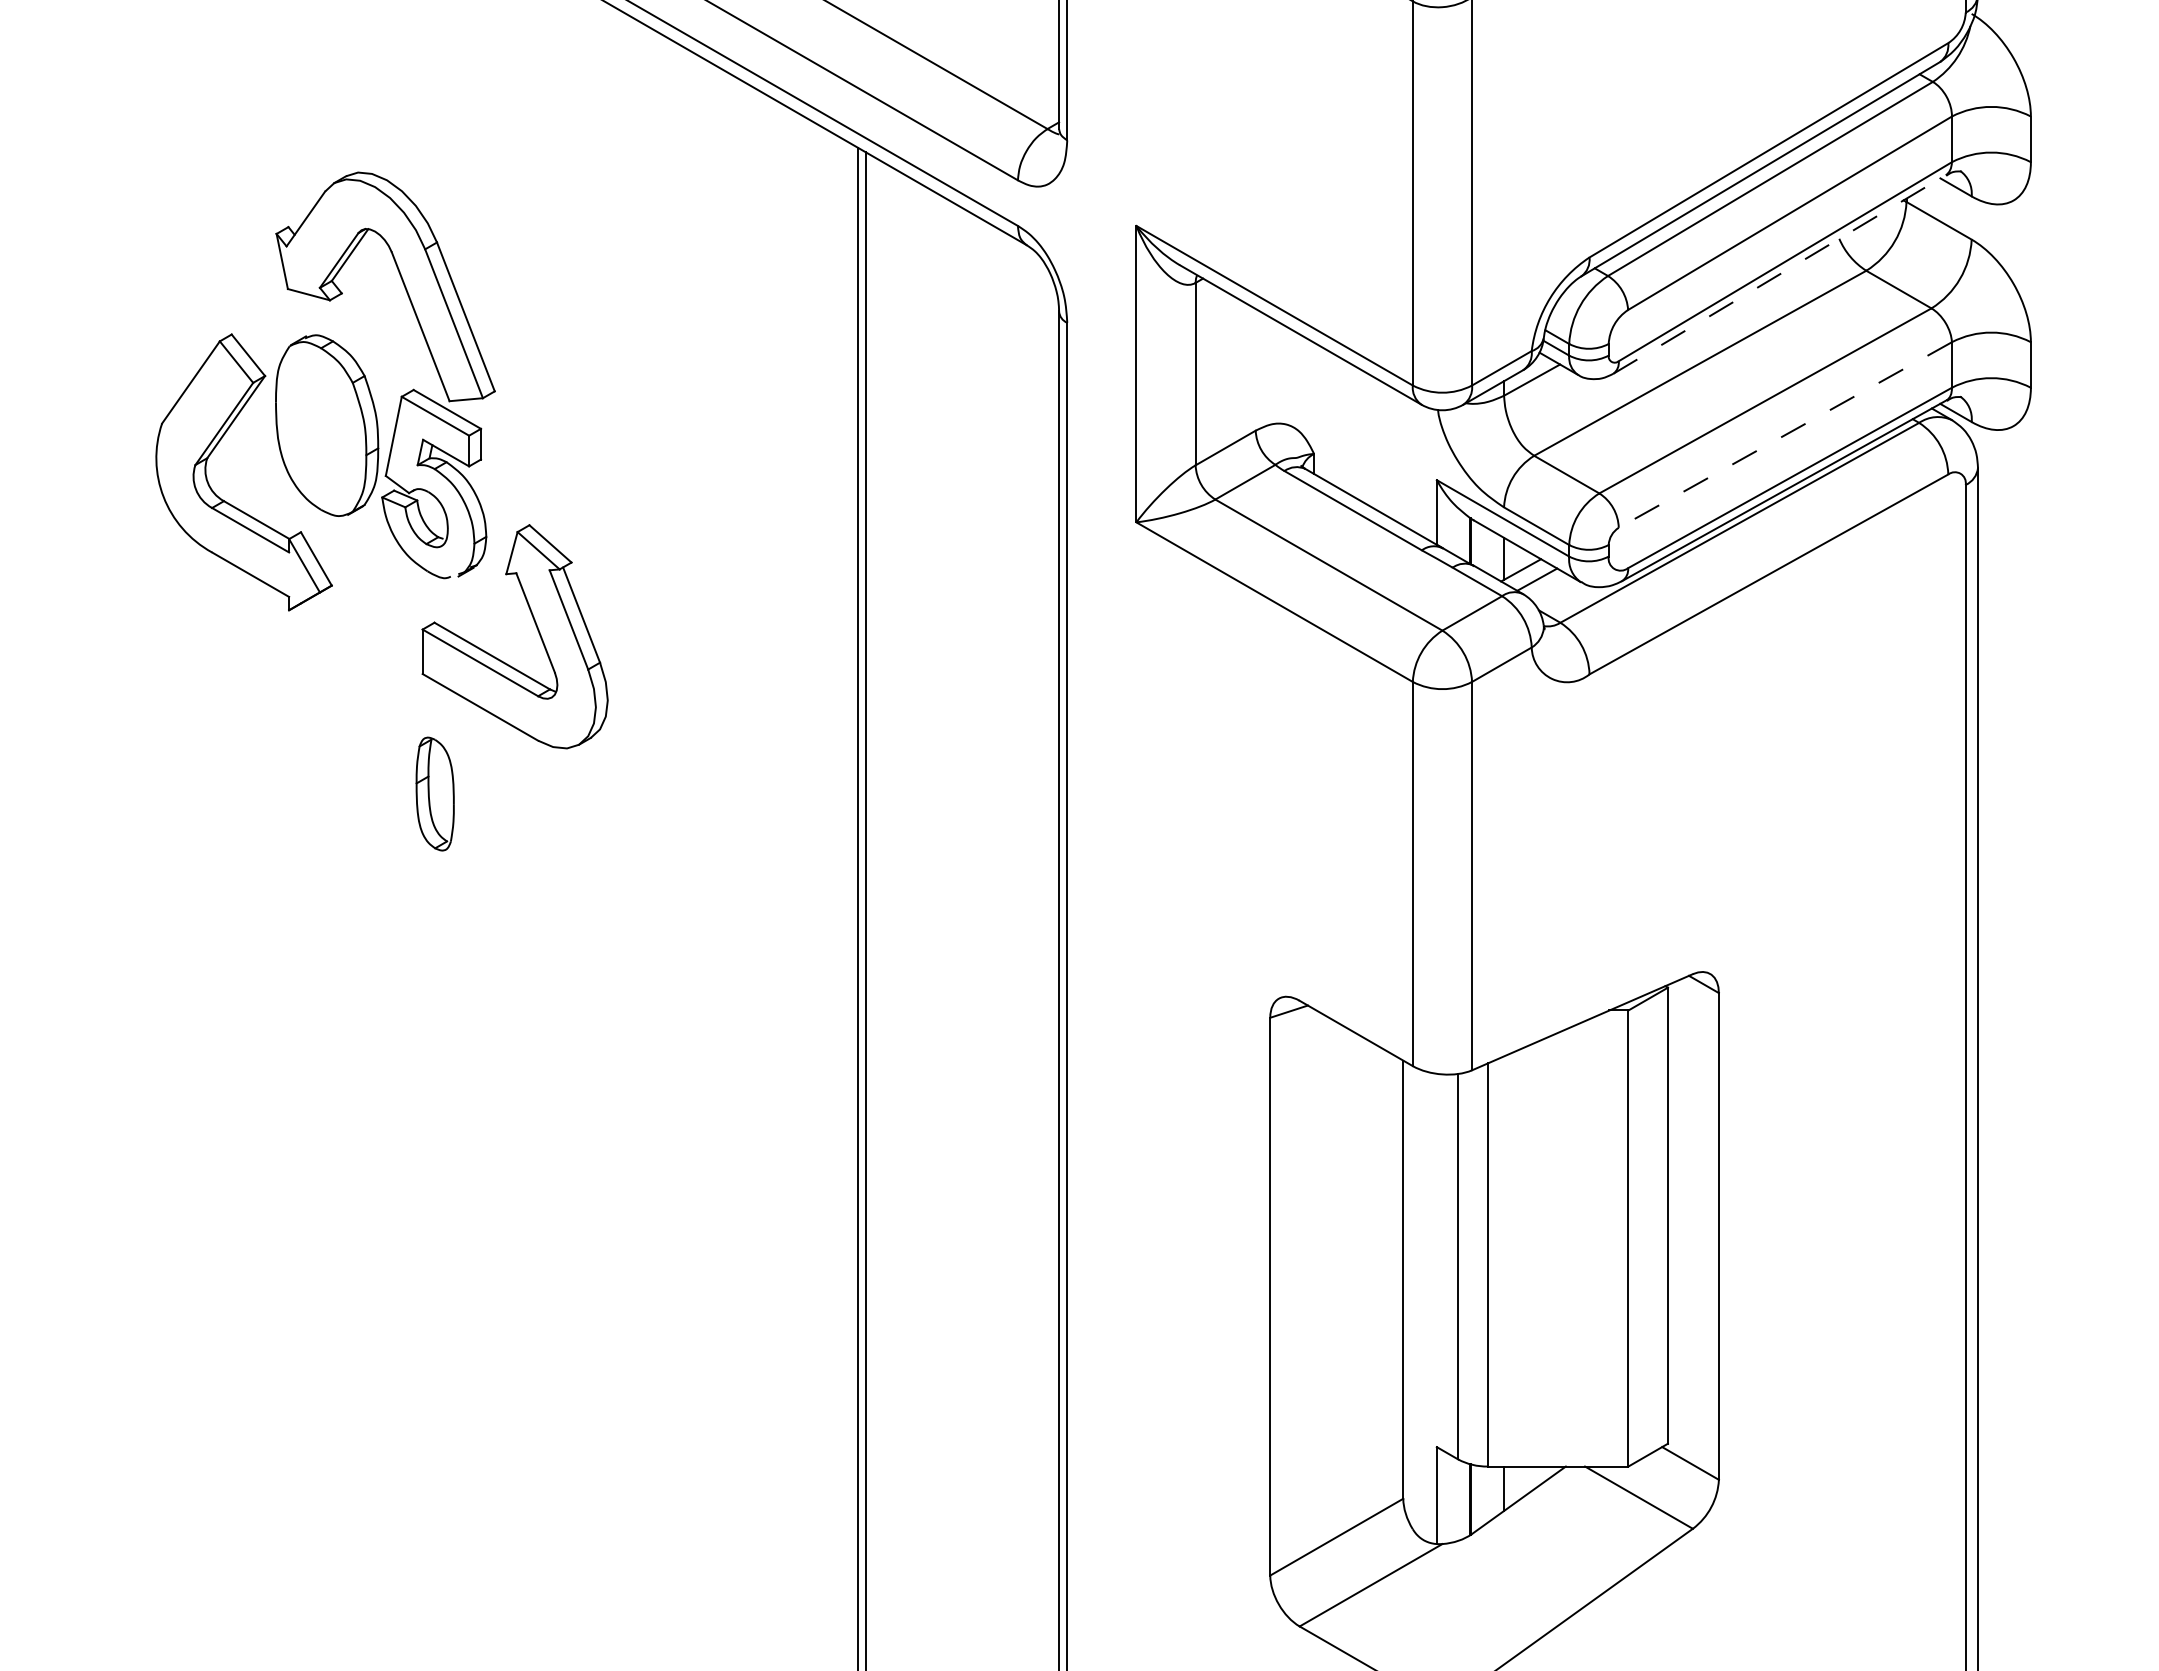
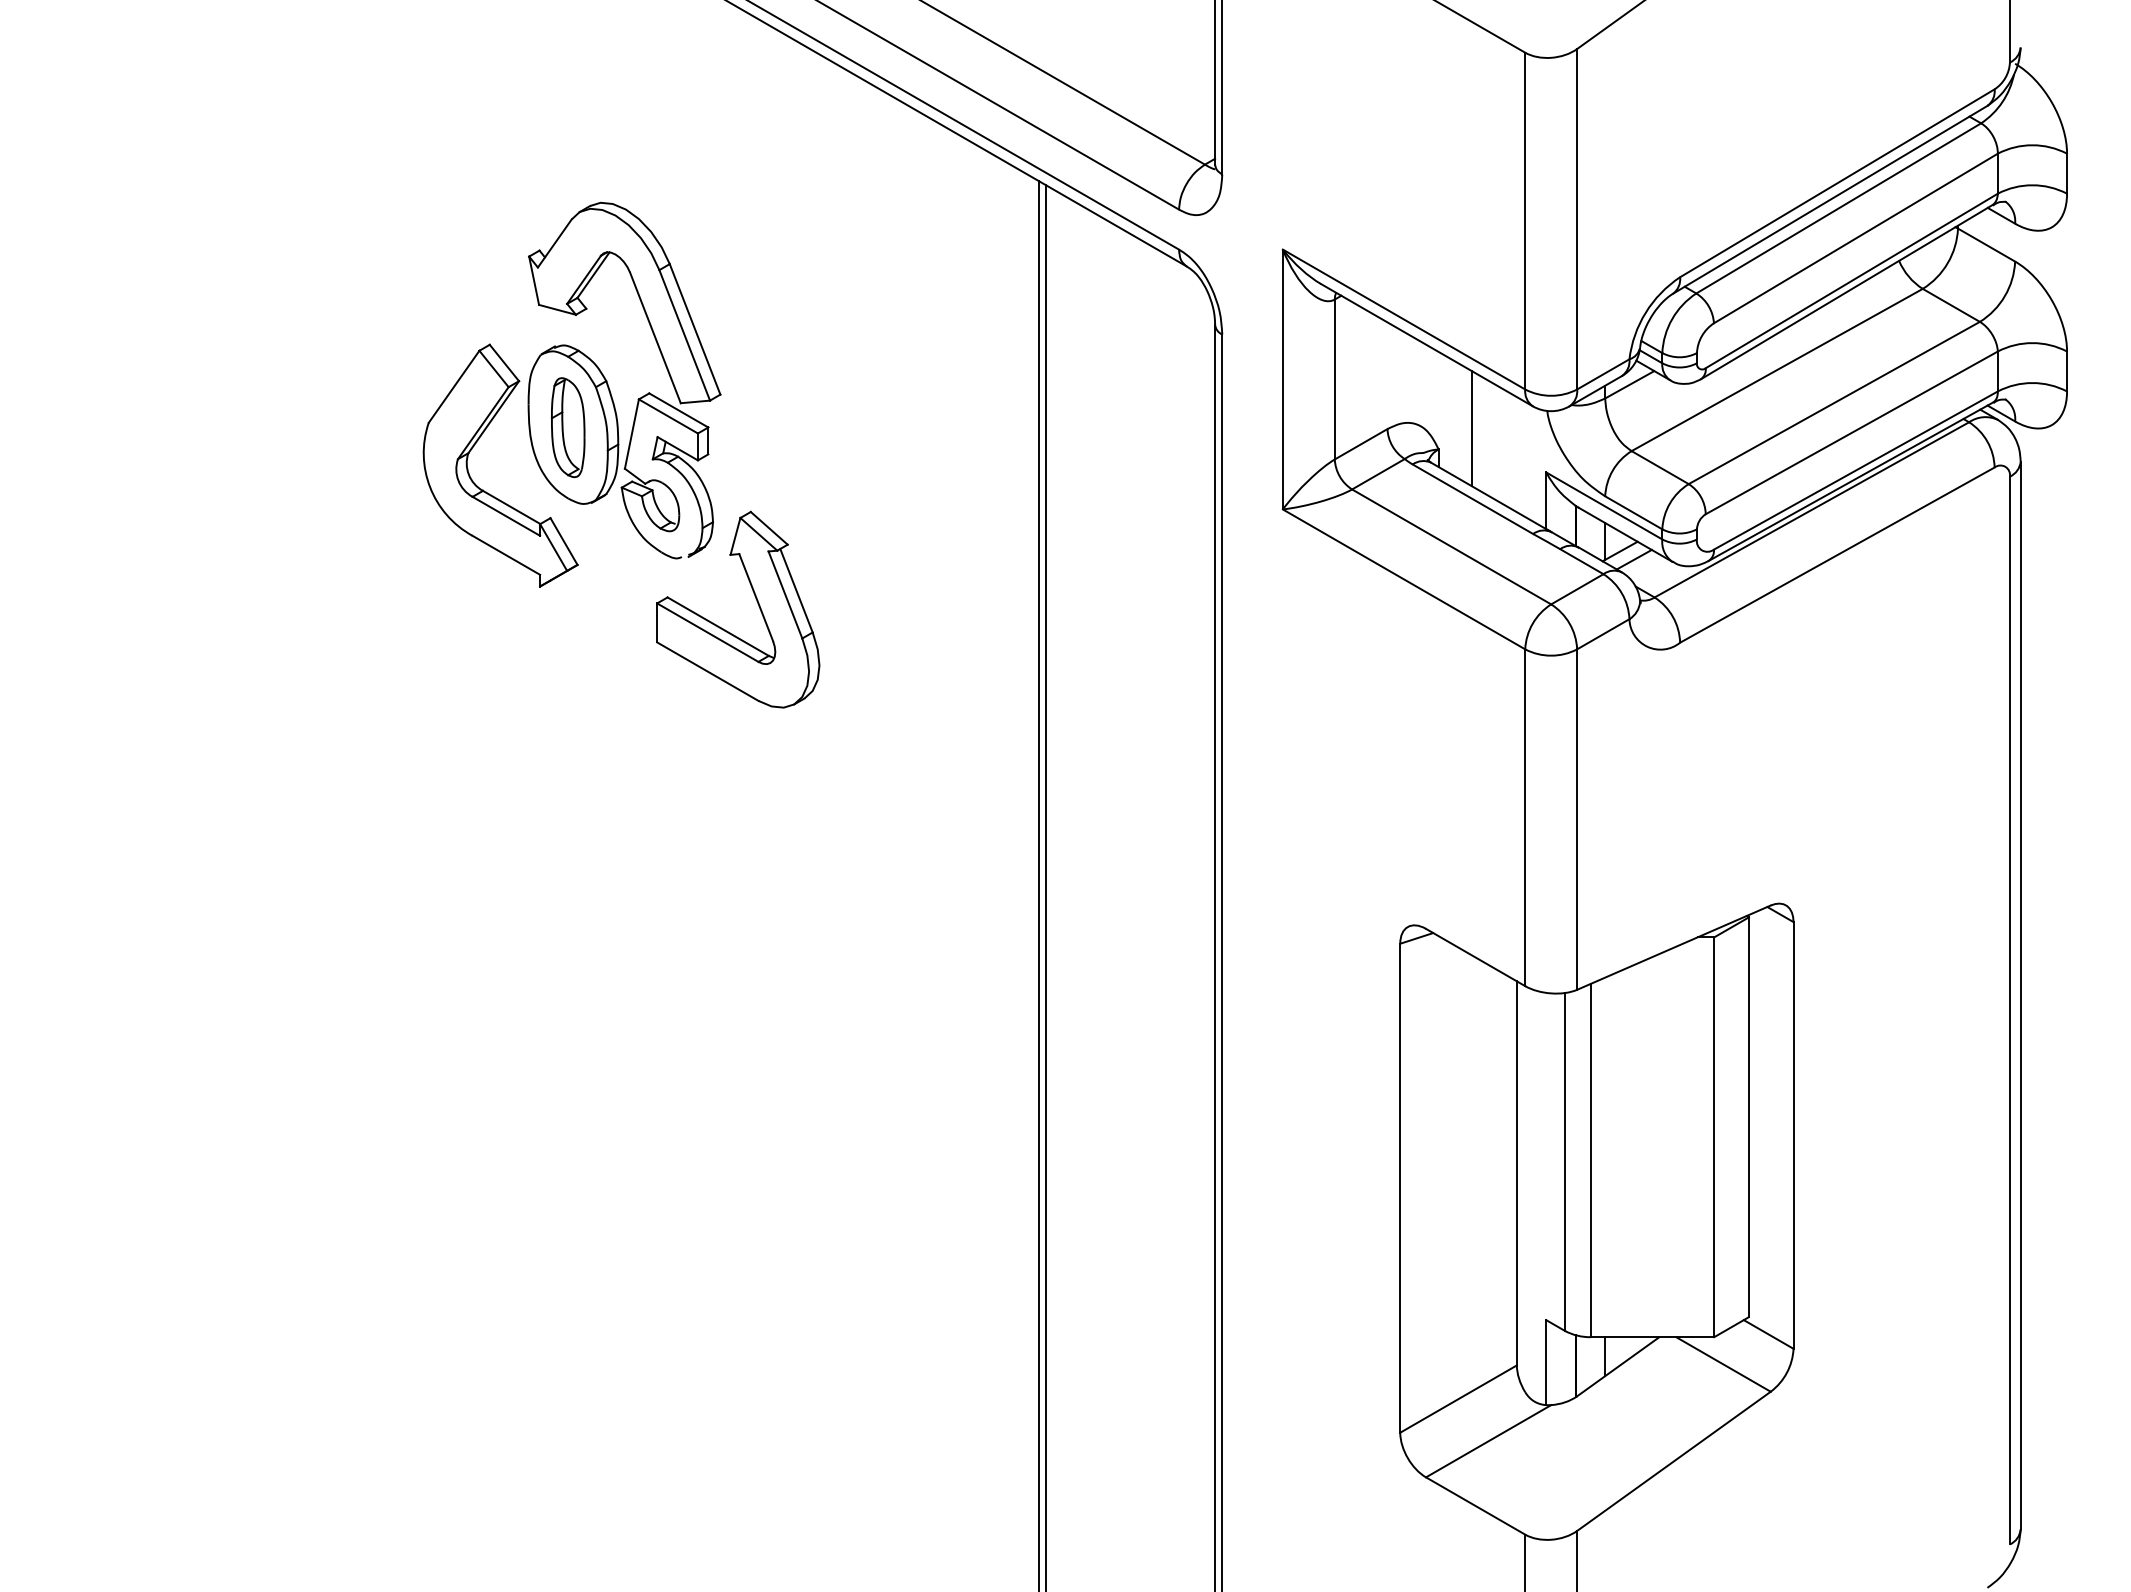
line: (1779, 274) -> (1846, 292), dashed -> solid
line: (1351, 430) -> (1471, 428), added
line: (1785, 435) -> (1851, 433), dashed -> solid
part: (434, 793) -> (567, 427), moved

